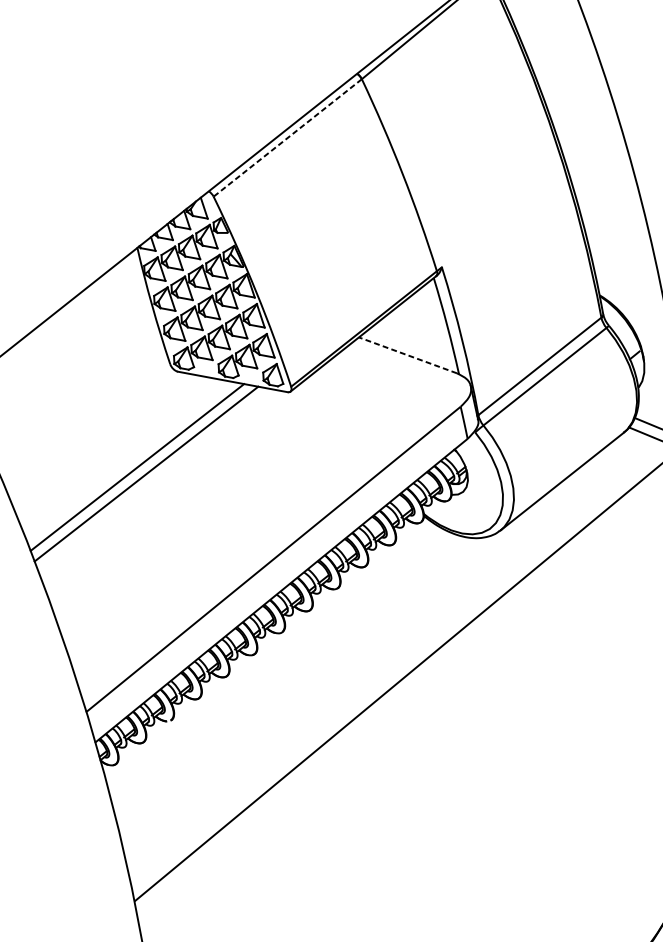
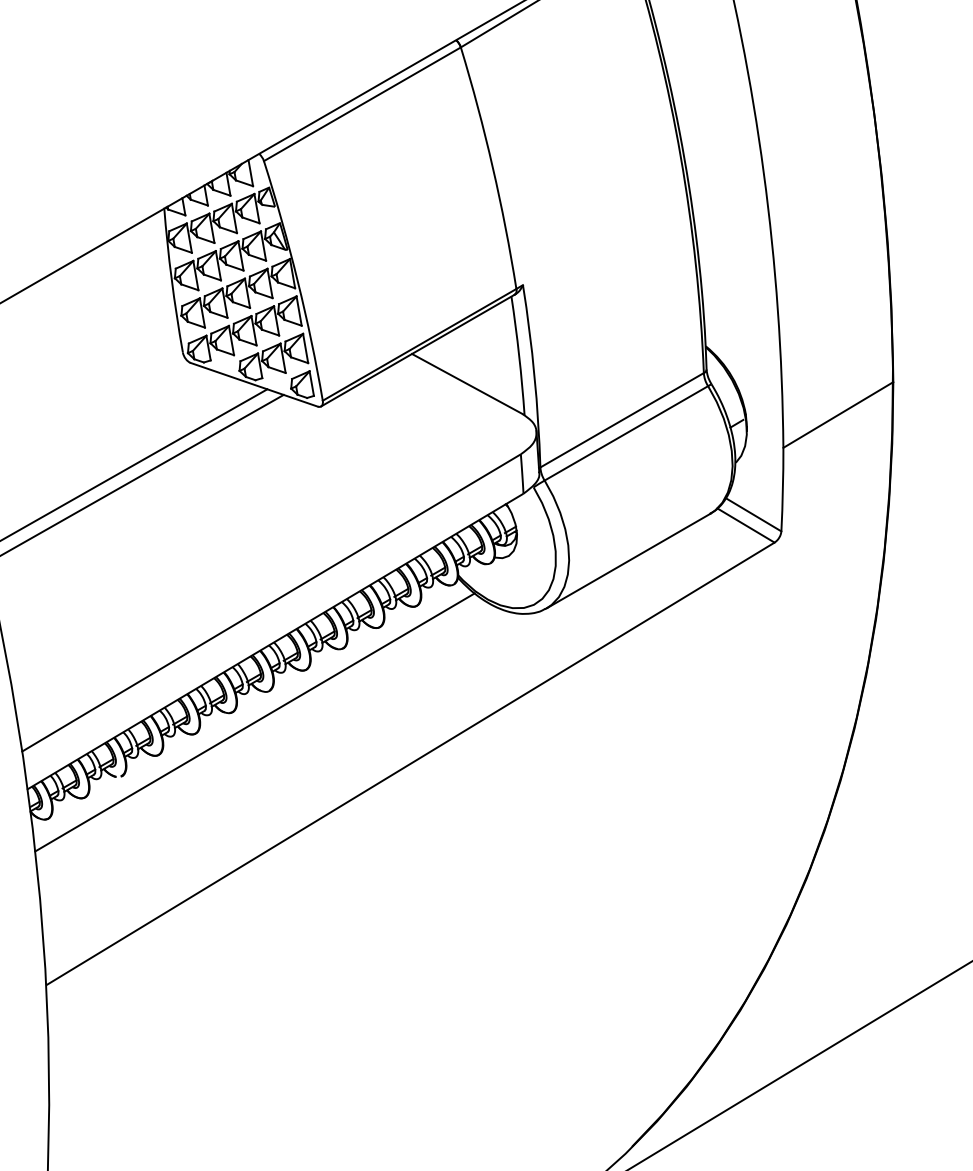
line: (287, 138) -> (362, 104), dashed -> solid
line: (408, 354) -> (467, 383), dashed -> solid
line: (274, 659) -> (254, 722), added

